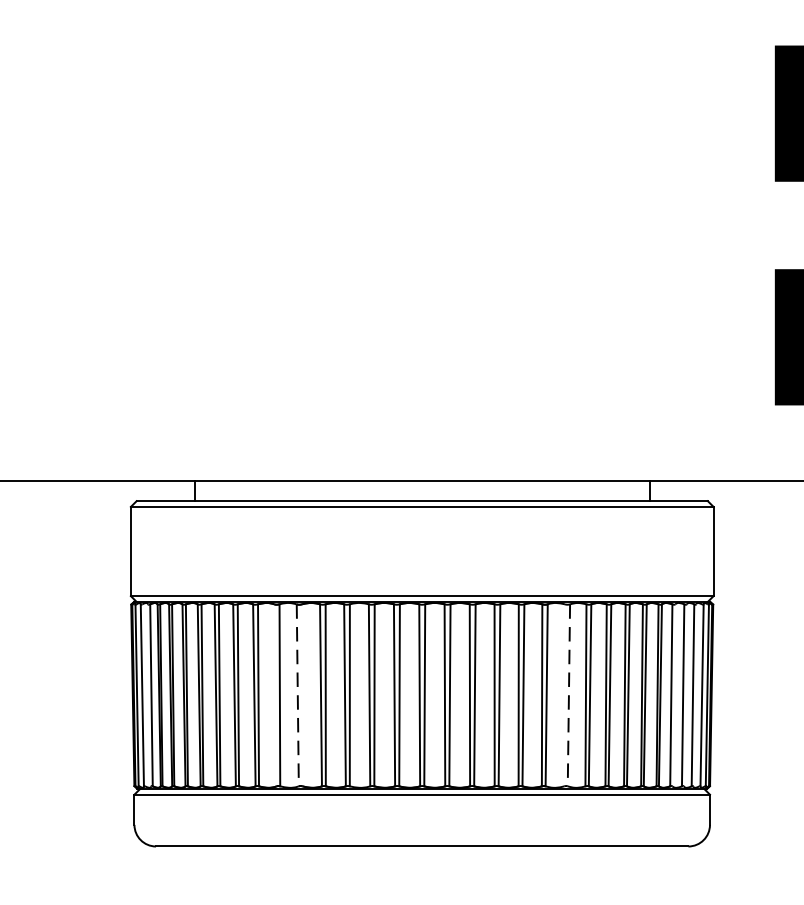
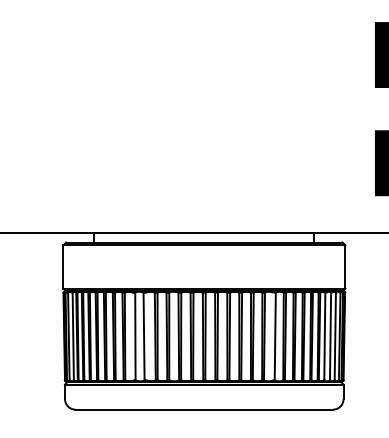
line: (298, 695) -> (144, 336), dashed -> solid
line: (569, 695) -> (275, 336), dashed -> solid

